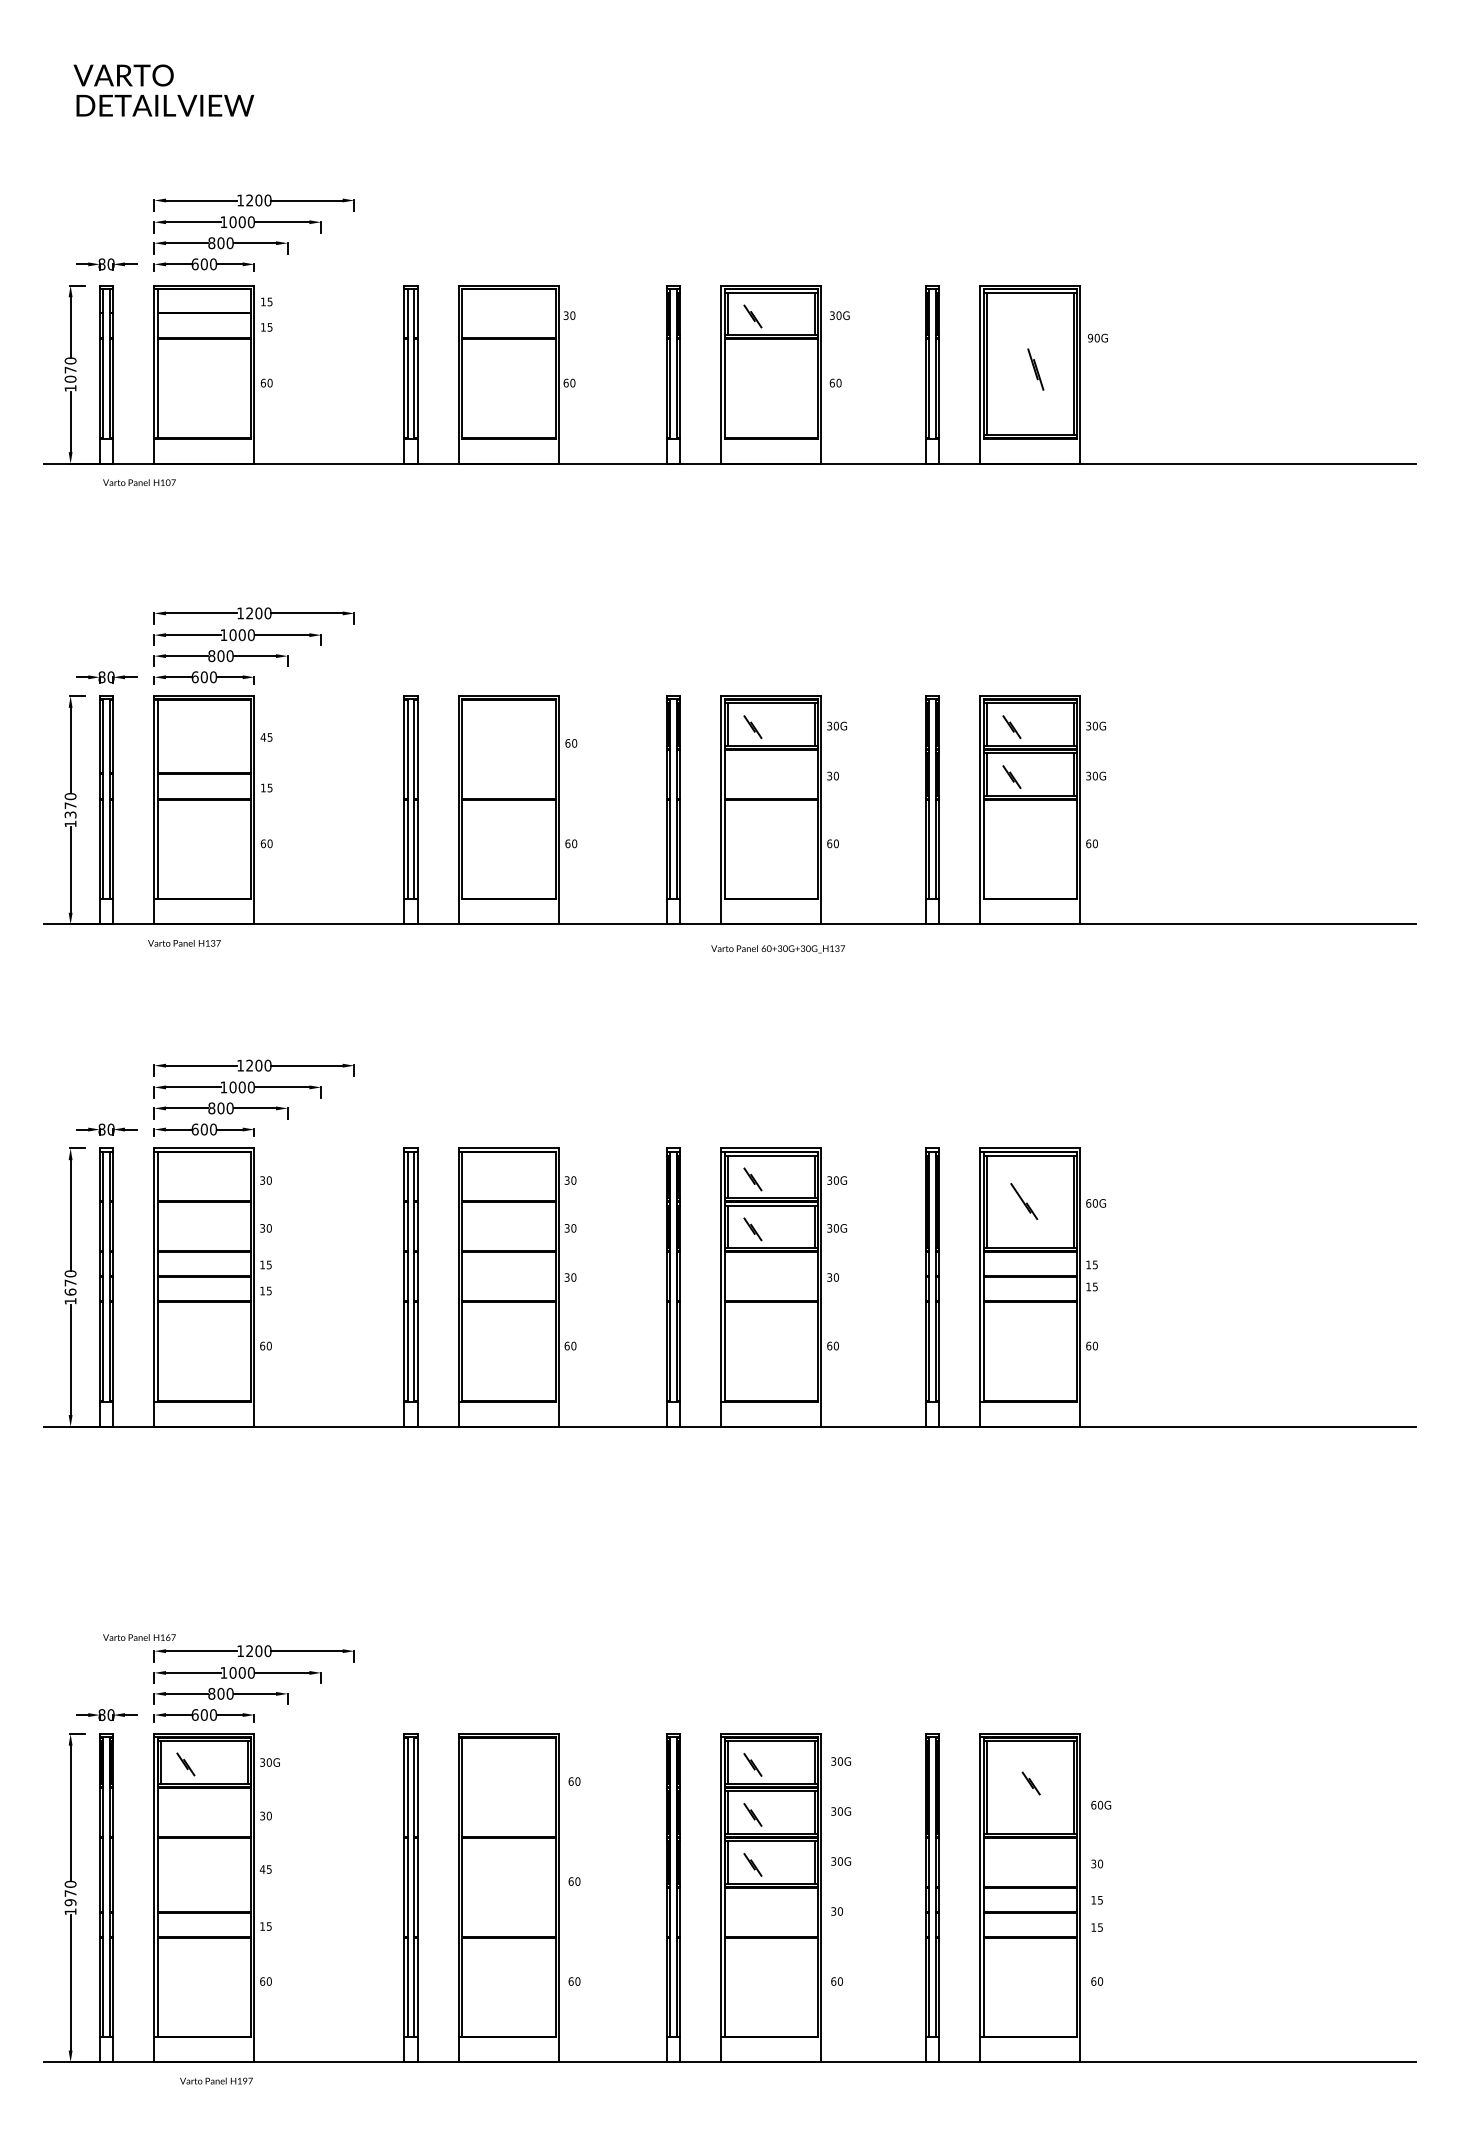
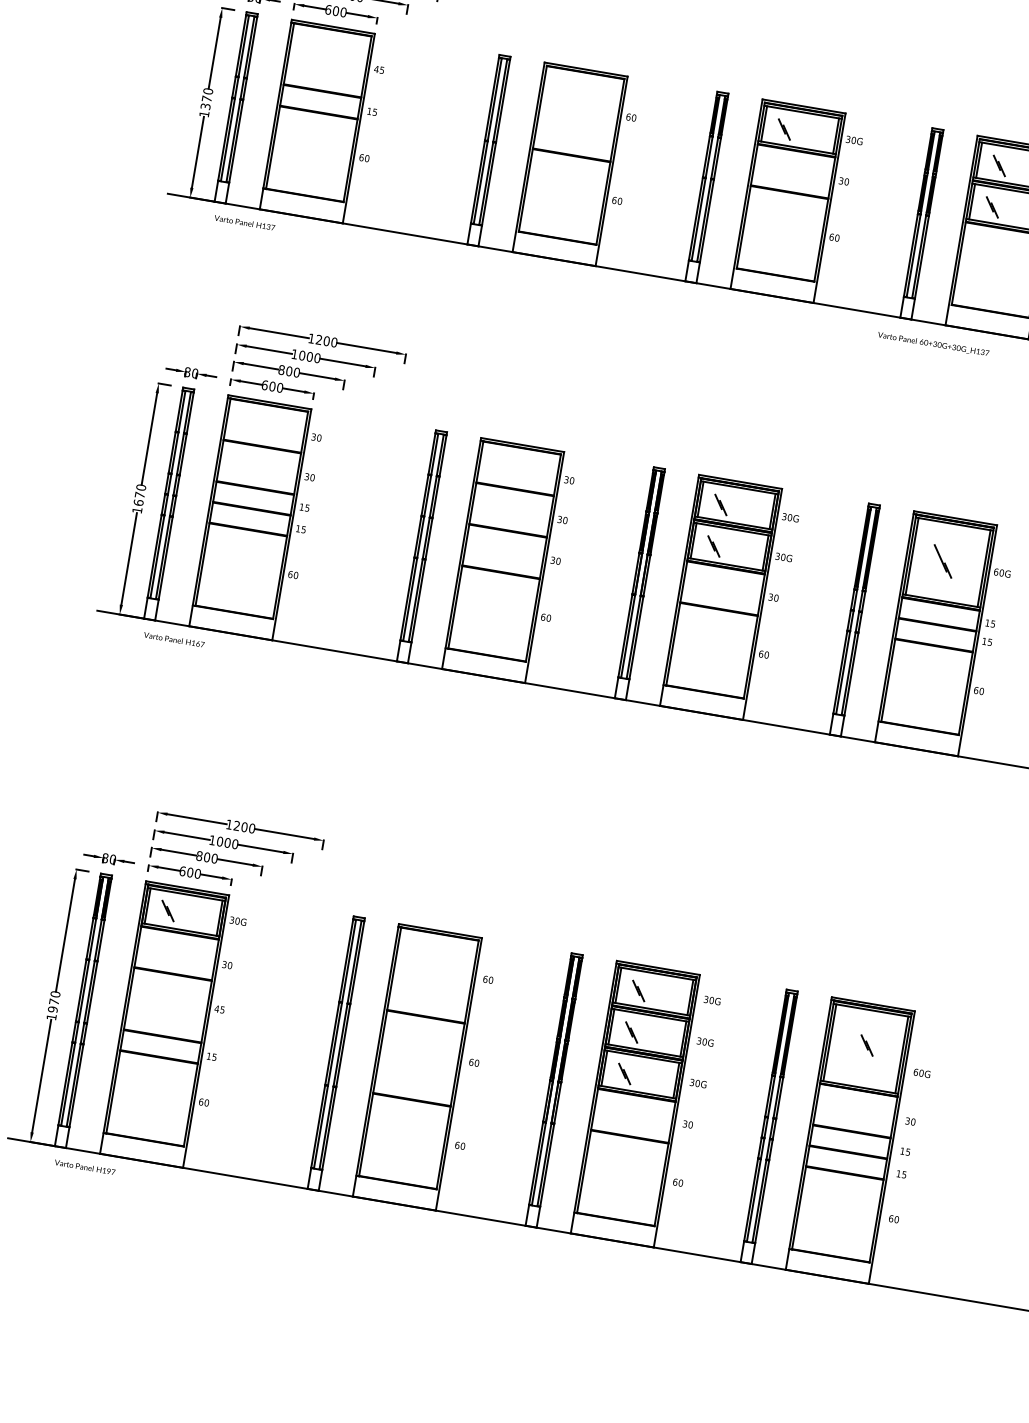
text: (184, 943) -> (244, 223), moved
text: (777, 949) -> (932, 344), moved
text: (139, 1637) -> (174, 639), moved
text: (216, 2080) -> (85, 1166), moved

